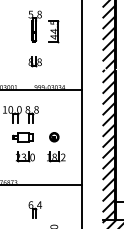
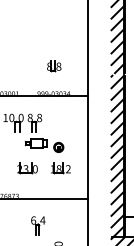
part: (50, 23) -> (54, 25), removed
part: (35, 62) -> (54, 66), moved
part: (22, 137) -> (35, 143), moved

